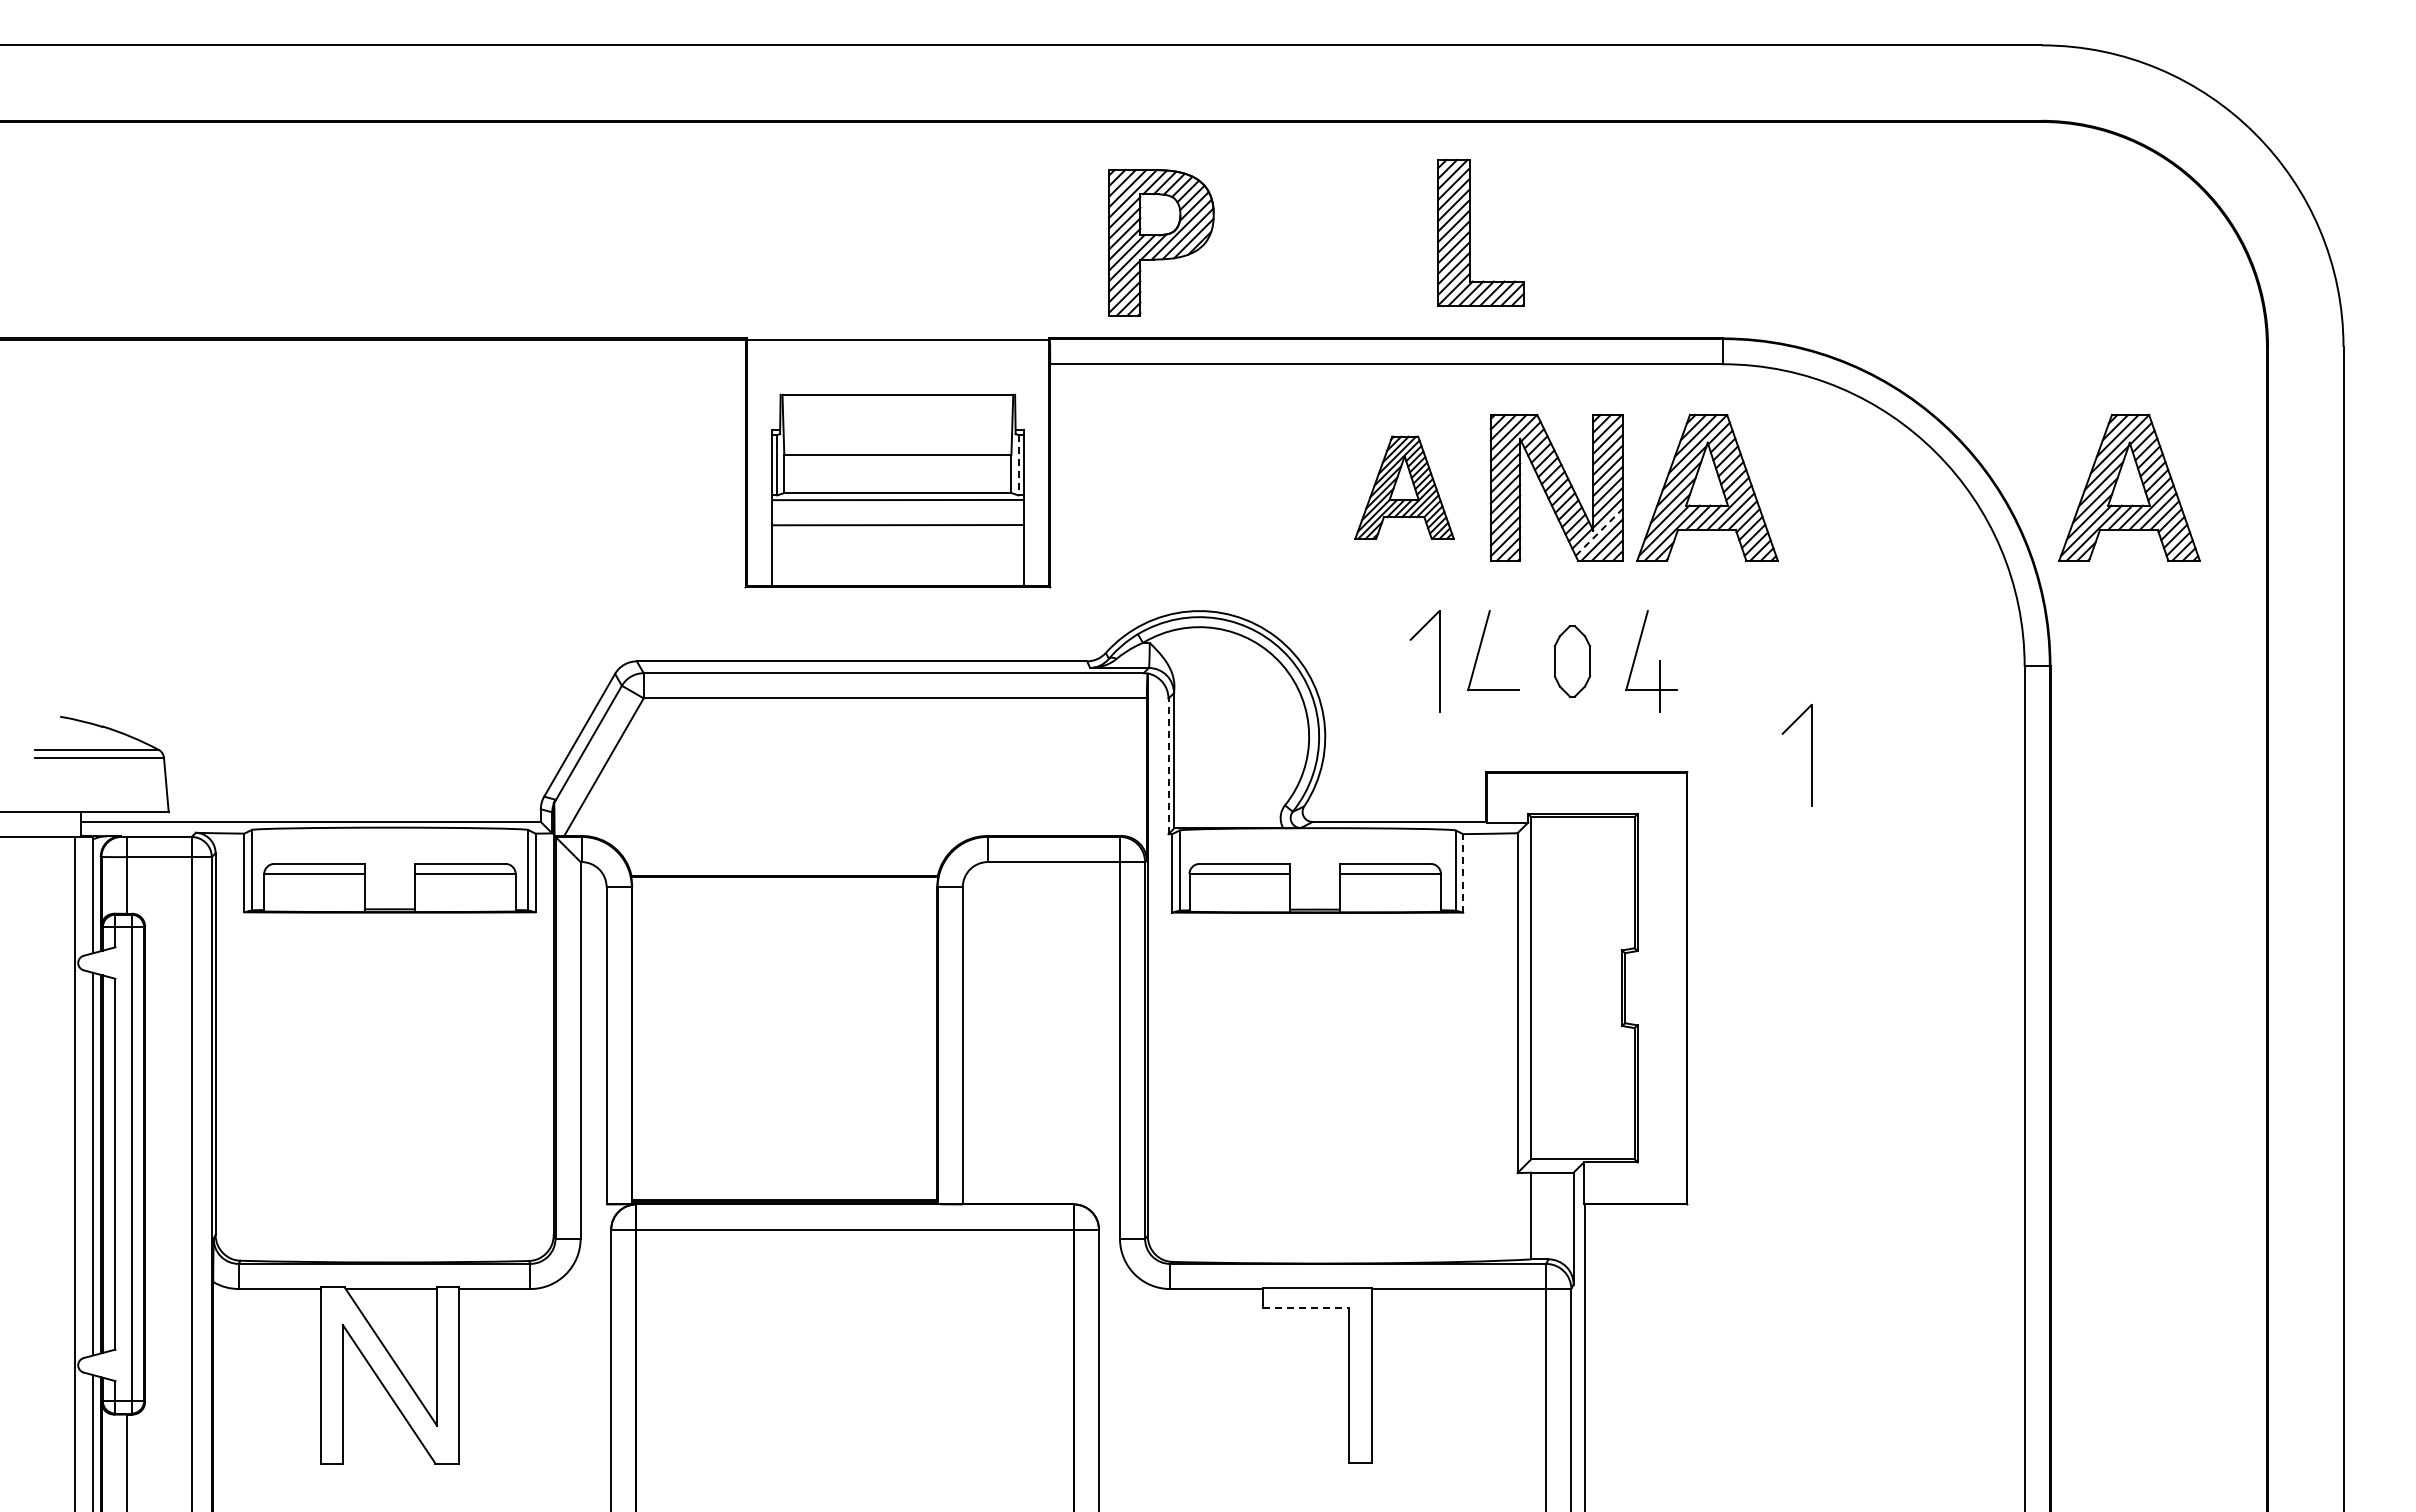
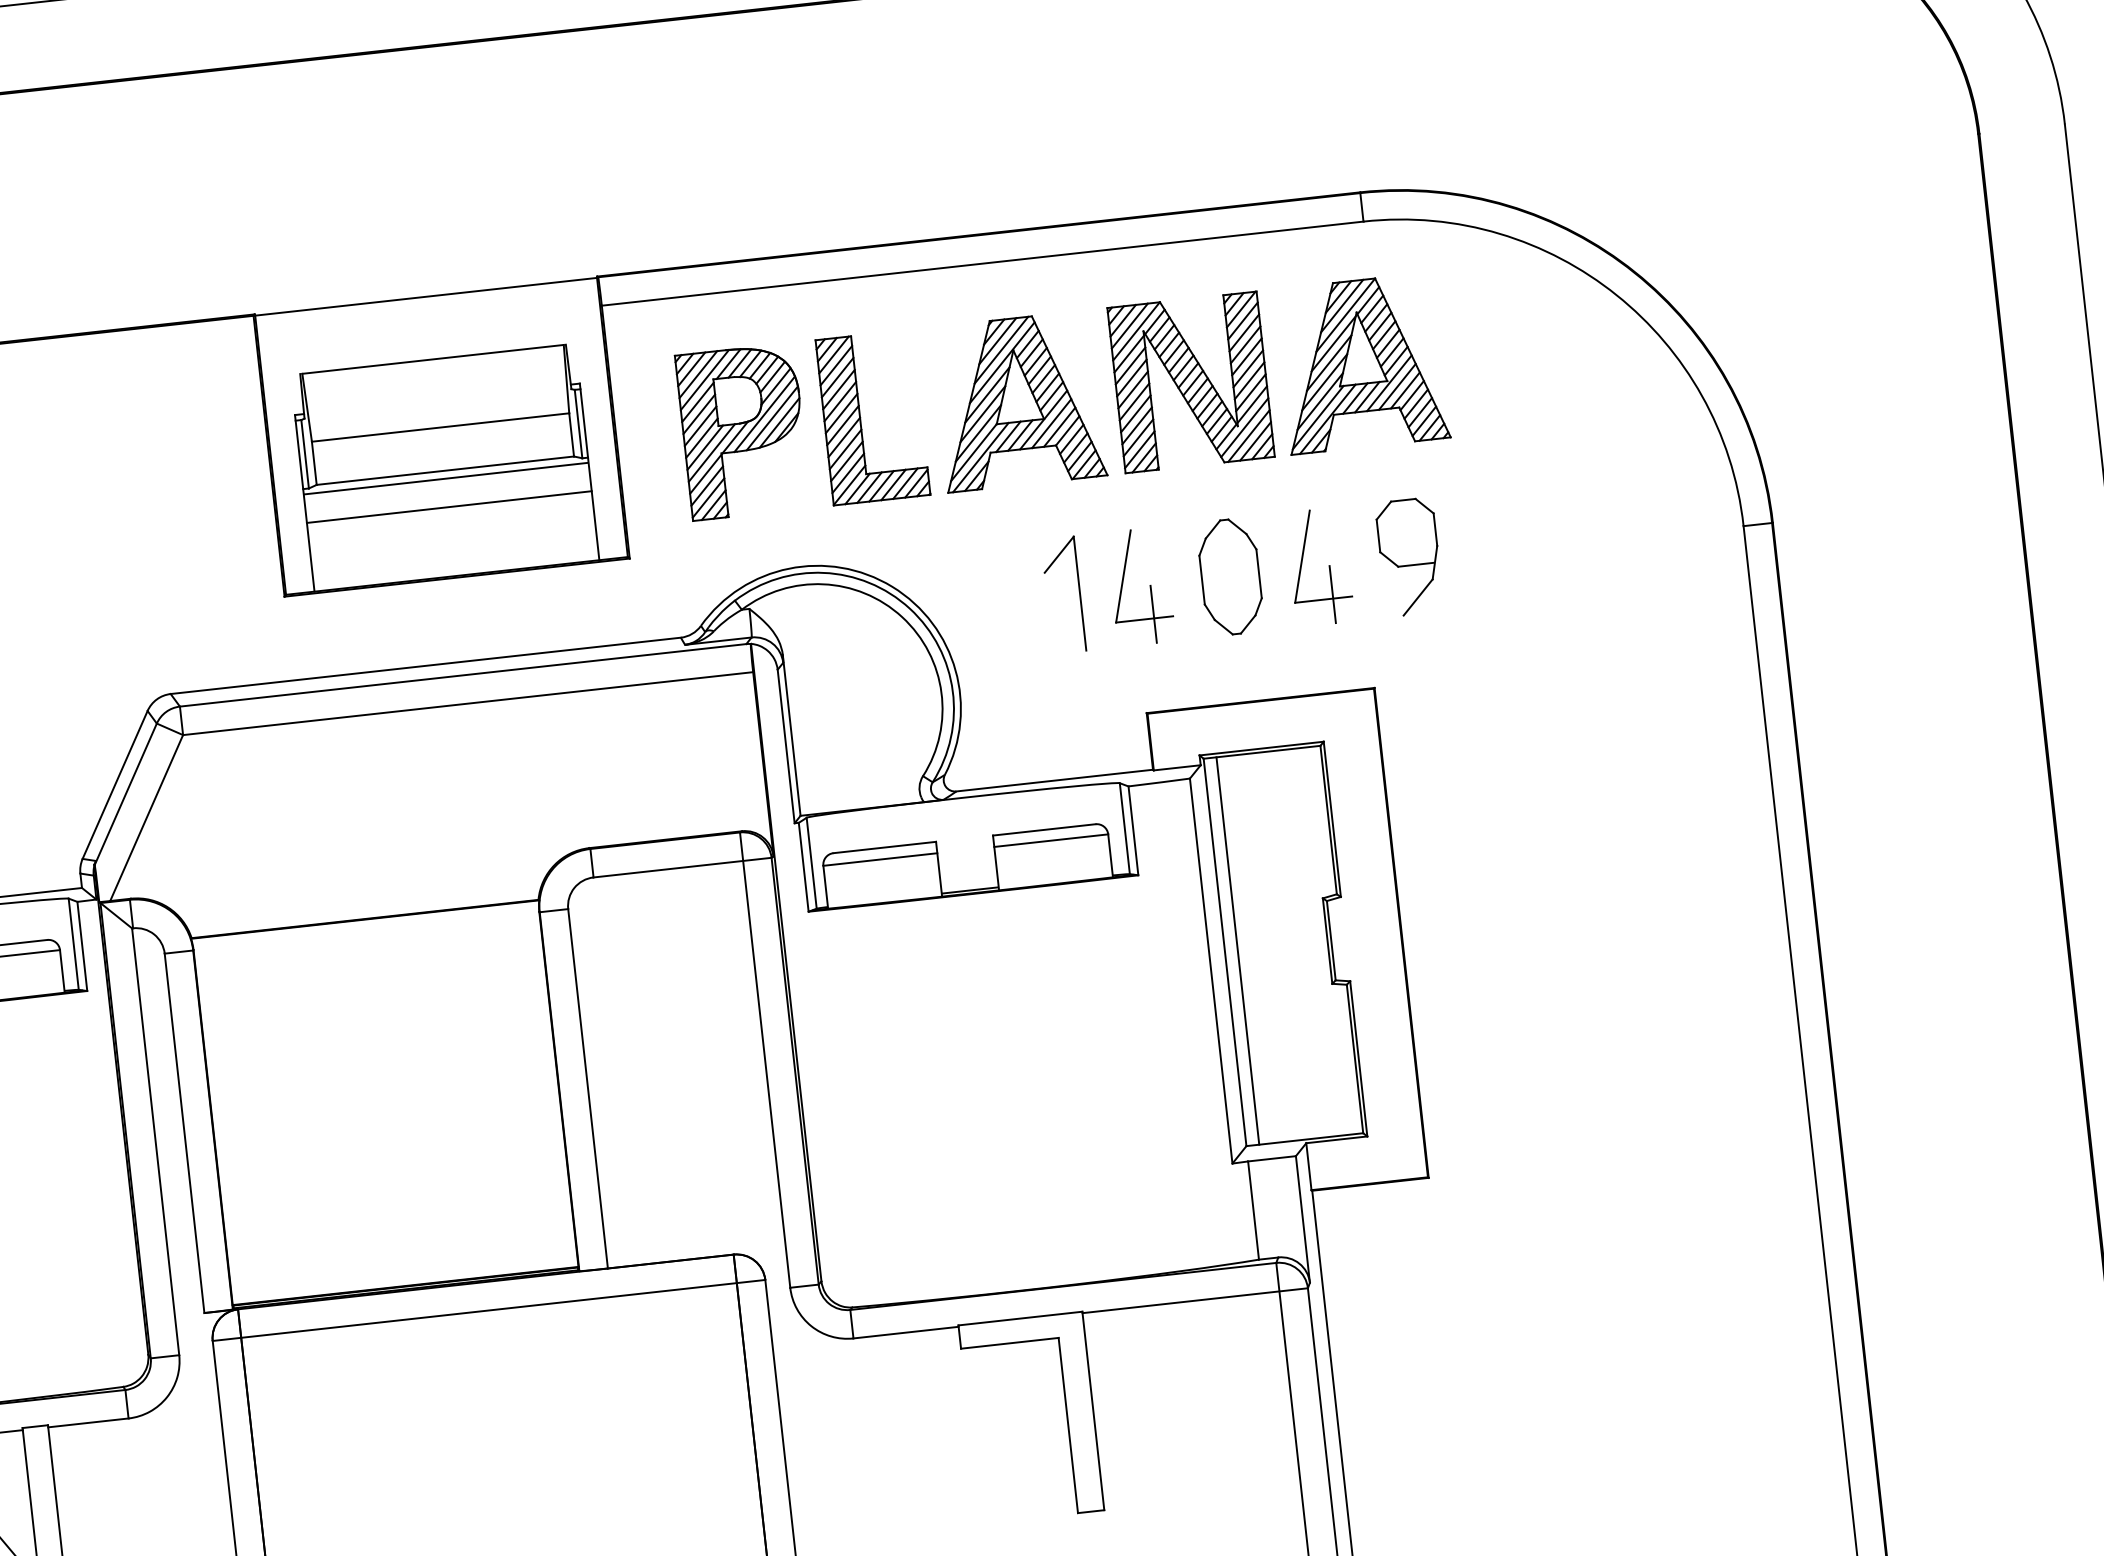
part: (1470, 232) -> (861, 418), moved
part: (1161, 242) -> (743, 431), moved
line: (1018, 465) -> (578, 424), dashed -> solid
part: (1404, 487) -> (1018, 401), size x1.43
part: (2129, 487) -> (1839, 310), removed
line: (1599, 532) -> (1245, 427), dashed -> solid
part: (1572, 661) -> (1230, 577), size x1.43
part: (1730, 661) -> (1409, 557), added
line: (1501, 686) -> (1153, 614), added
part: (1811, 755) -> (1513, 653), removed
line: (1168, 766) -> (786, 746), dashed -> solid
line: (1463, 872) -> (1133, 829), dashed -> solid
line: (1542, 988) -> (1237, 951), added
line: (1306, 1308) -> (1010, 1343), dashed -> solid

